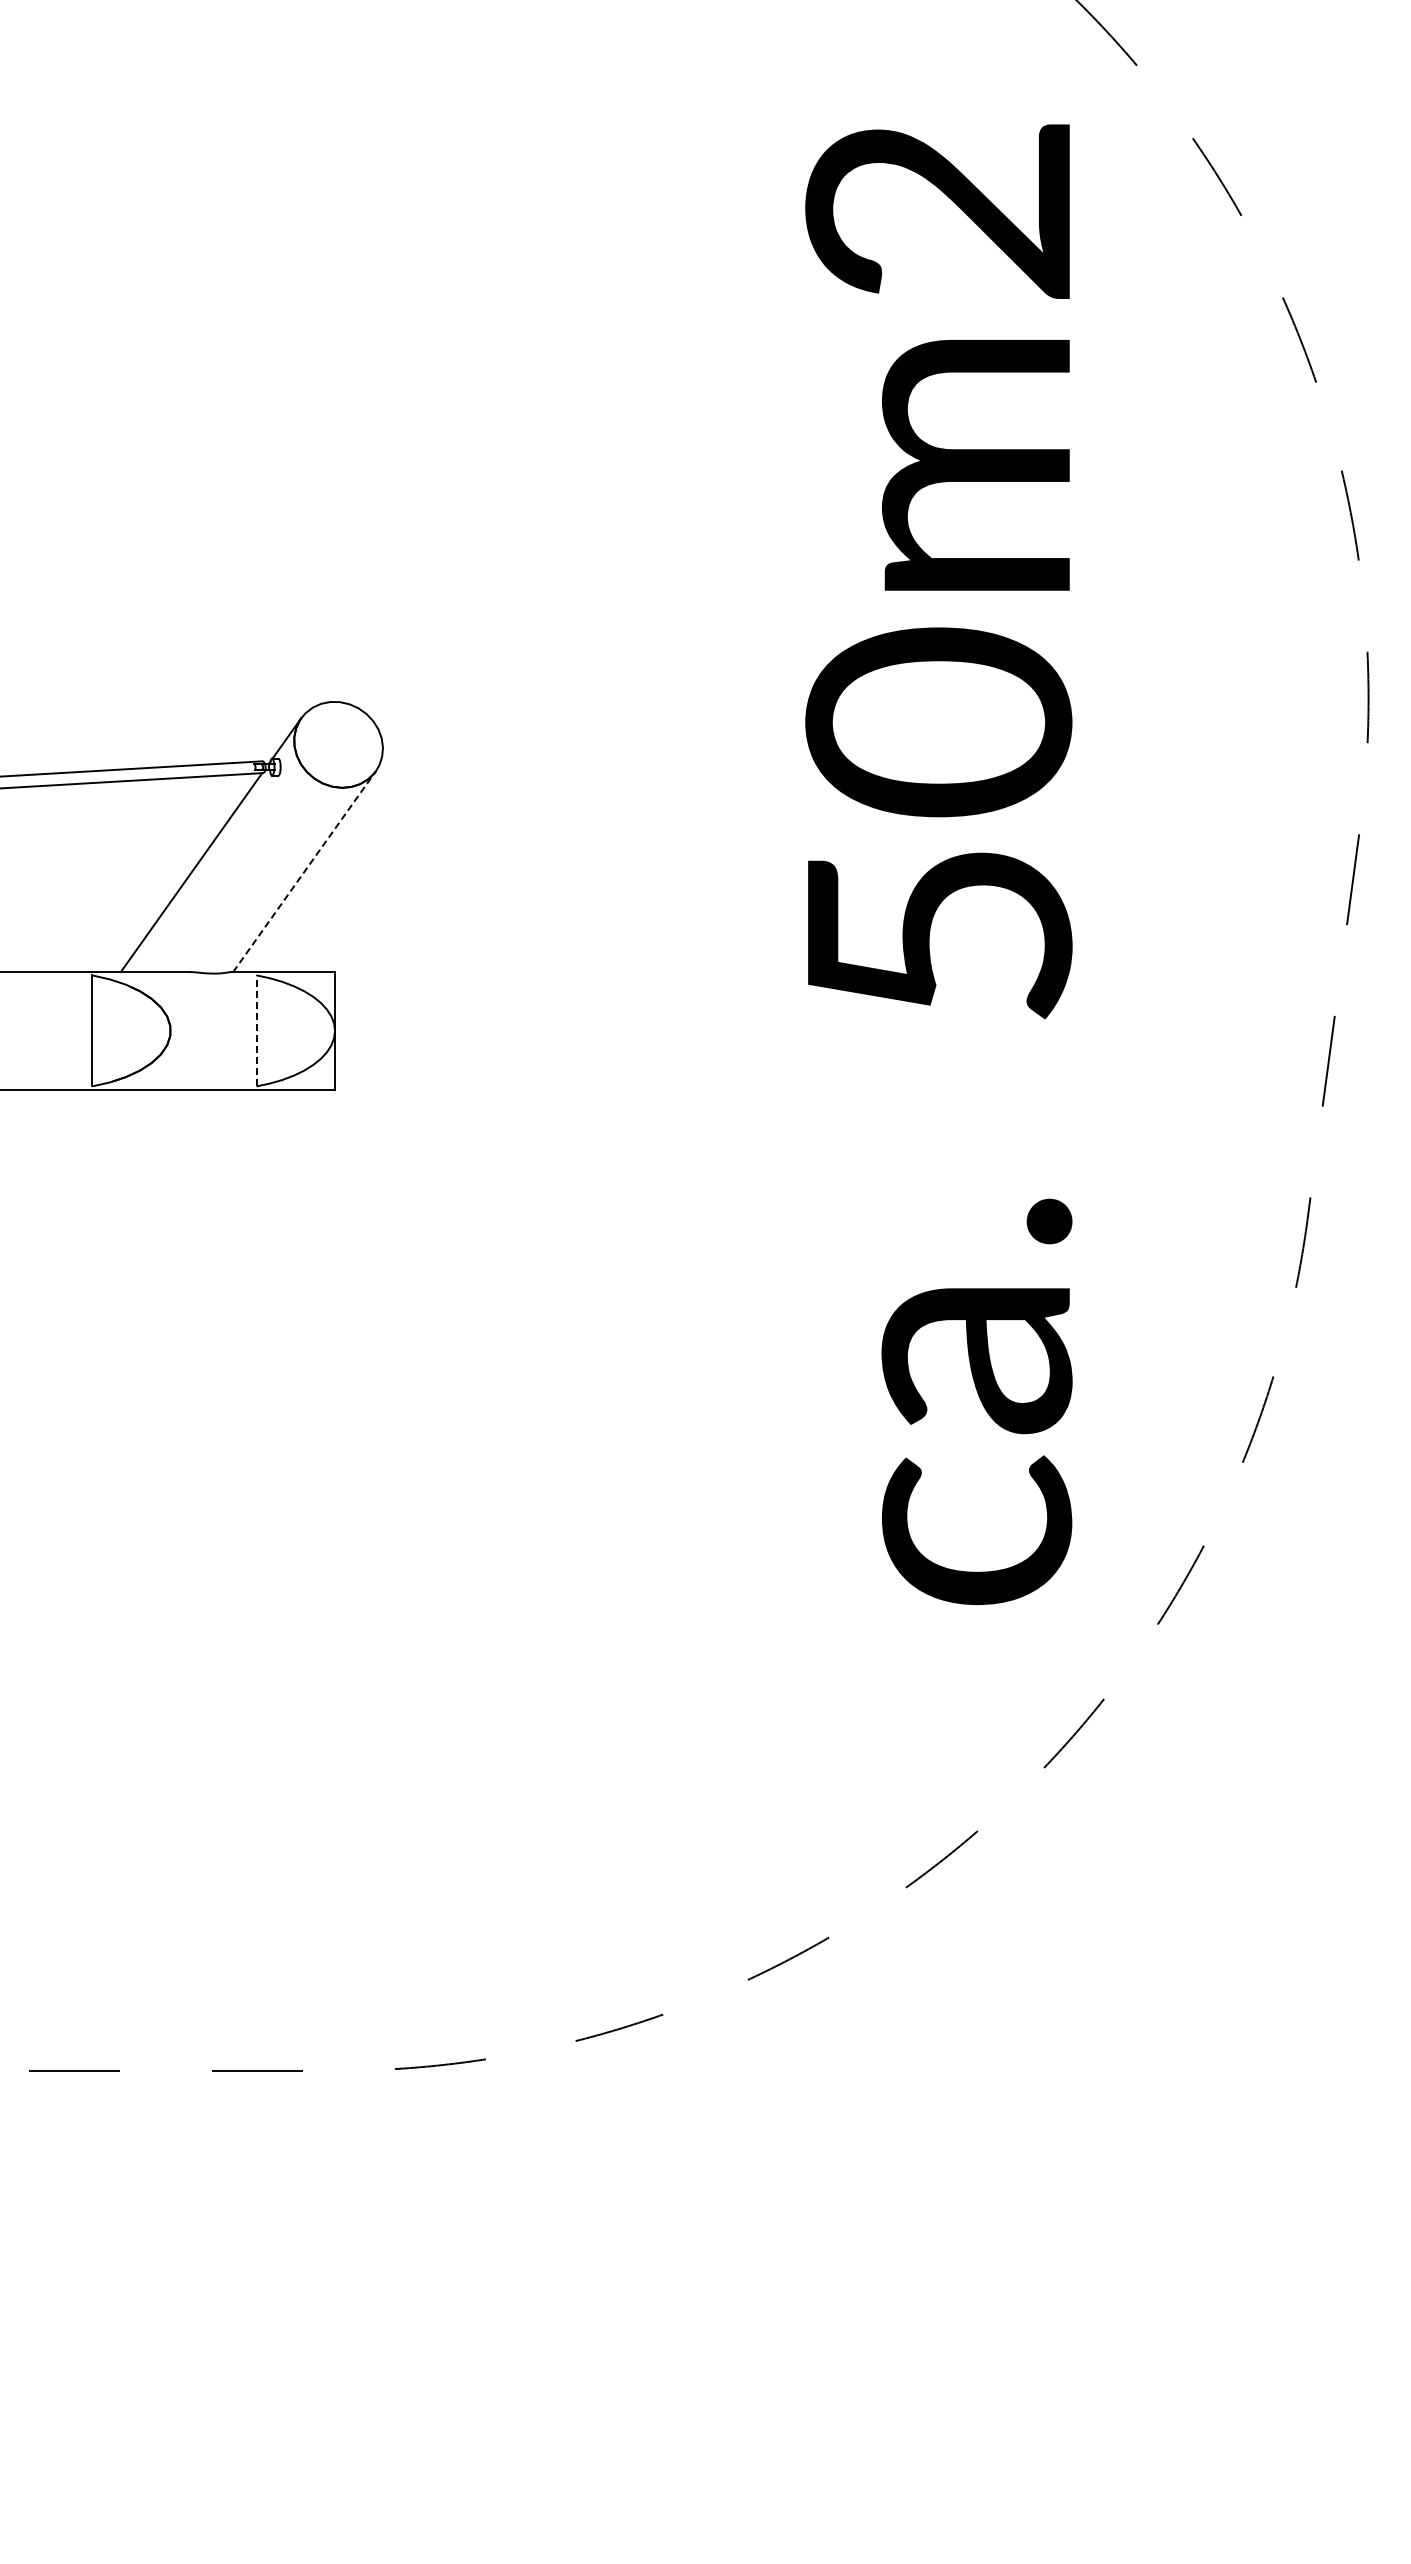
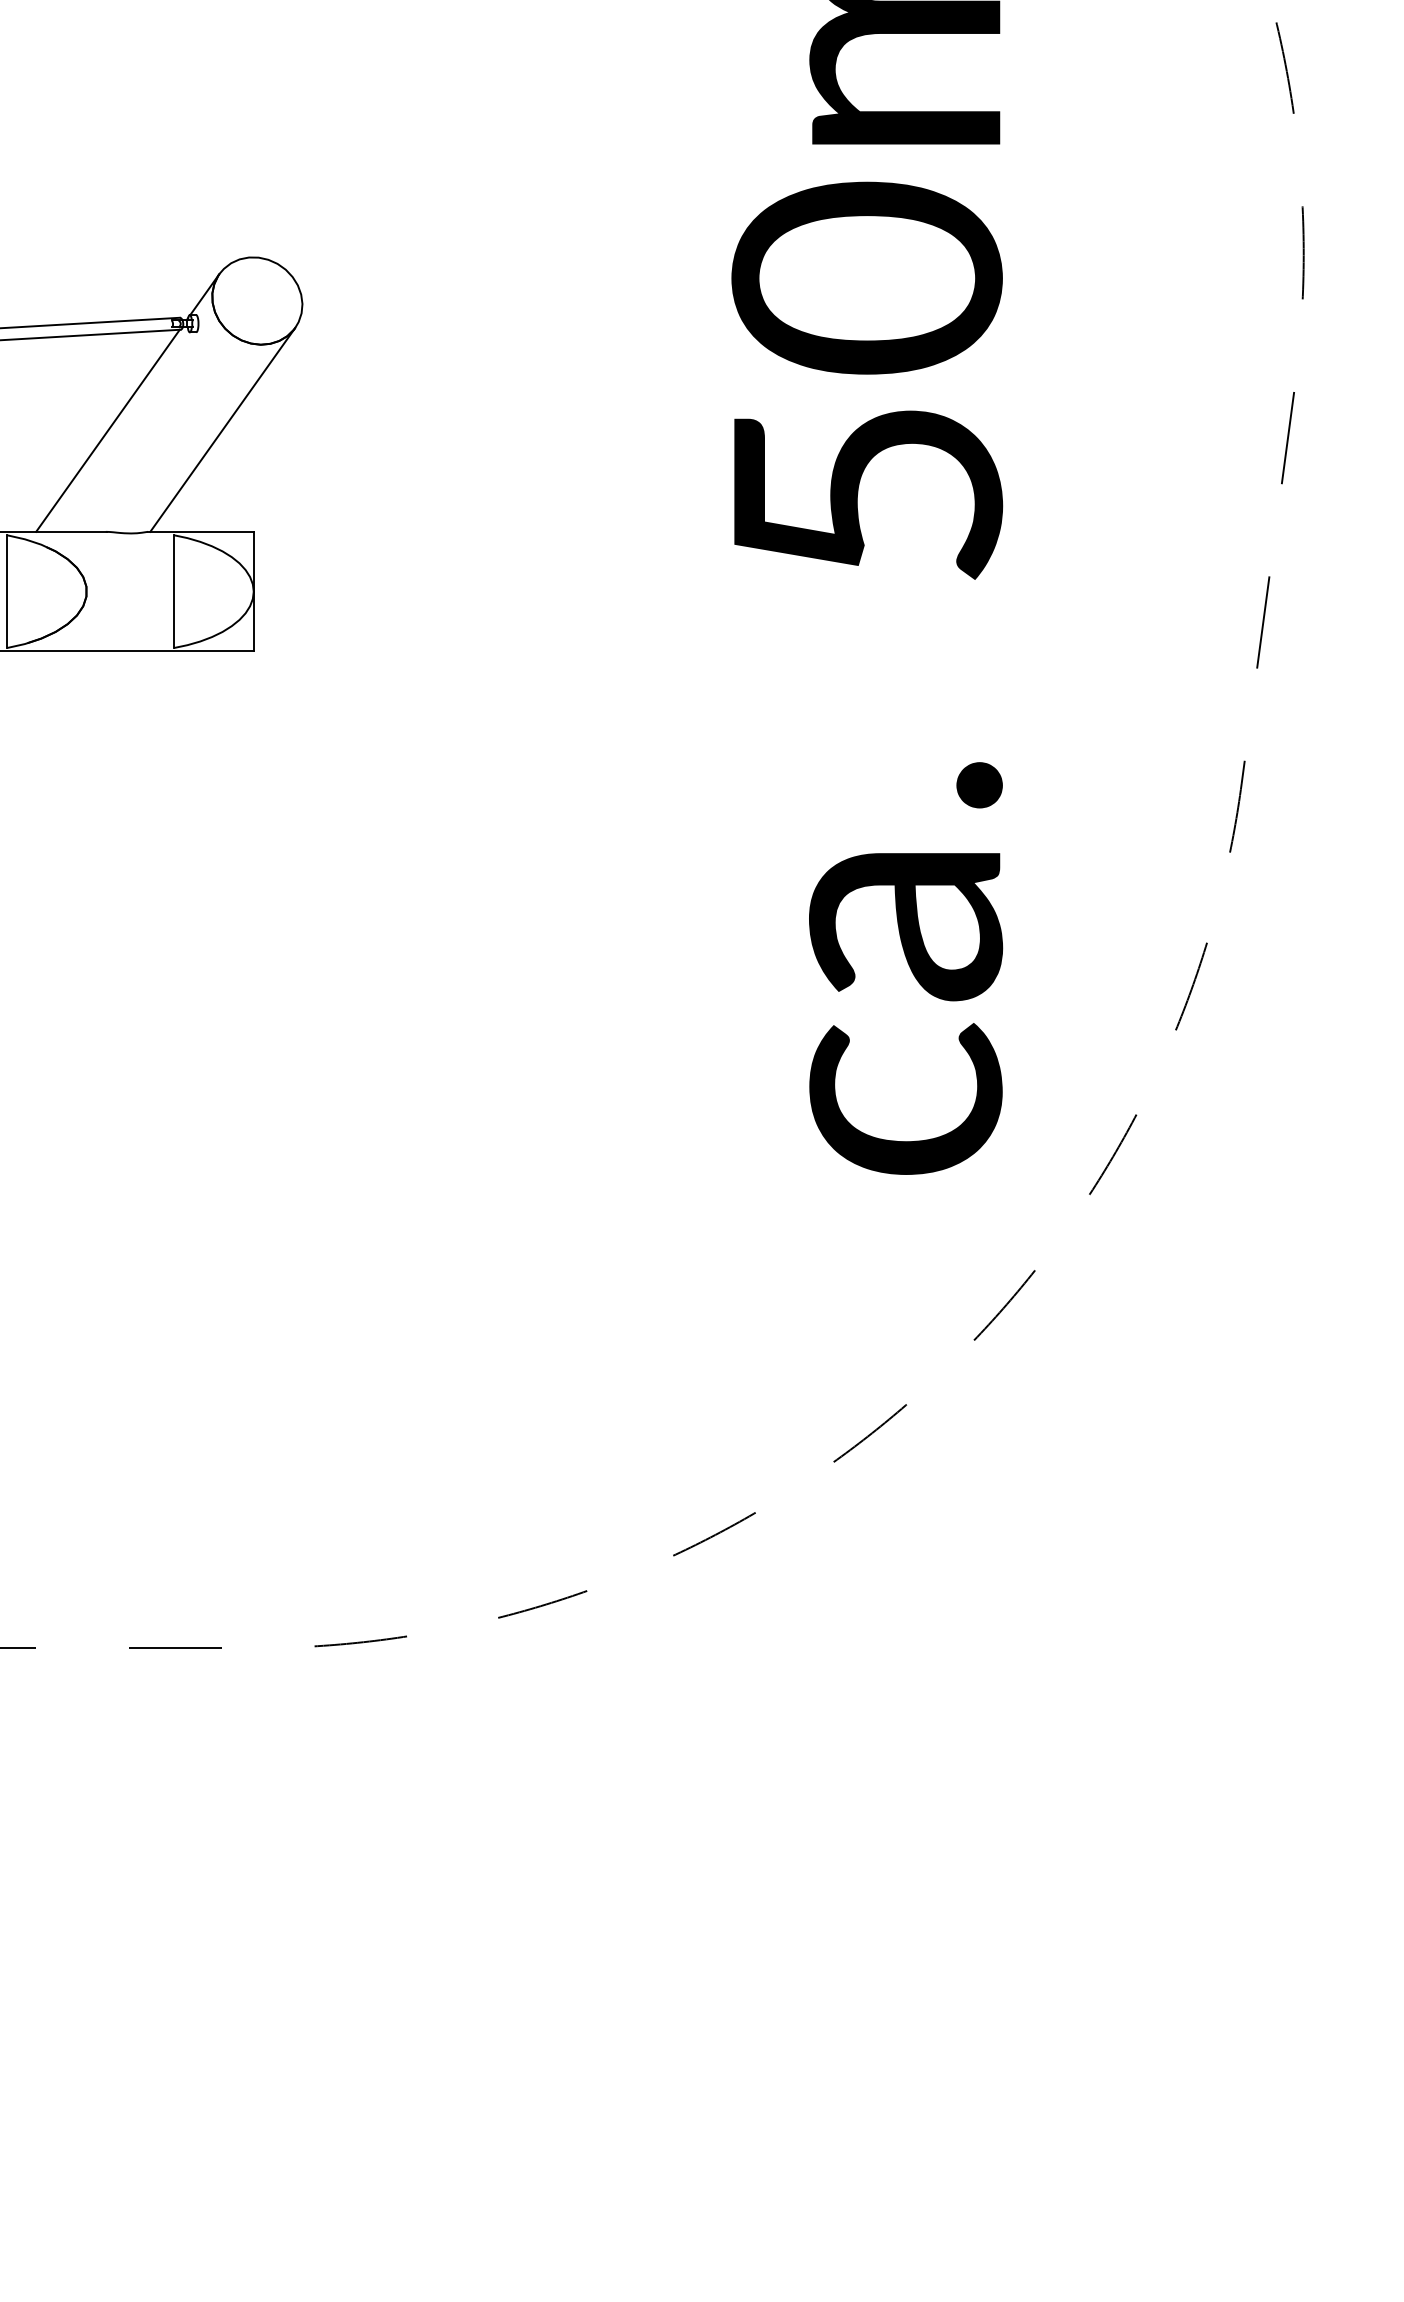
line: (304, 871) -> (222, 429), dashed -> solid
line: (256, 1030) -> (173, 591), dashed -> solid

